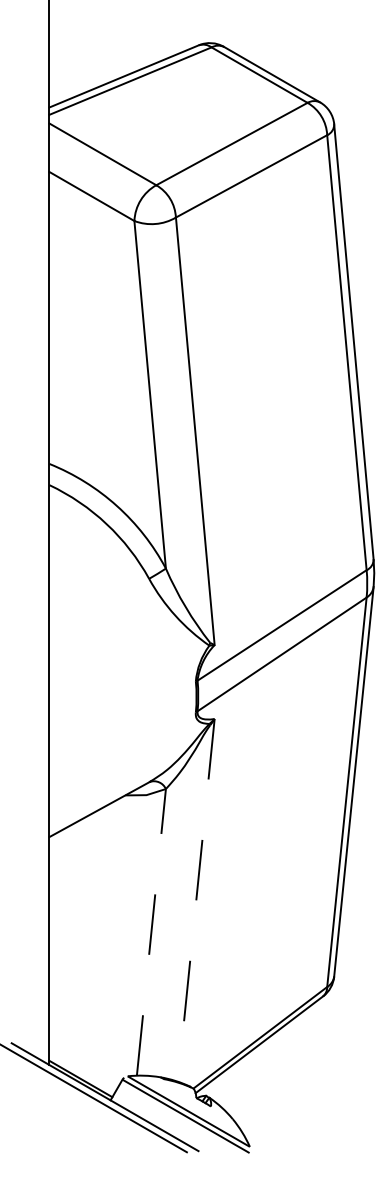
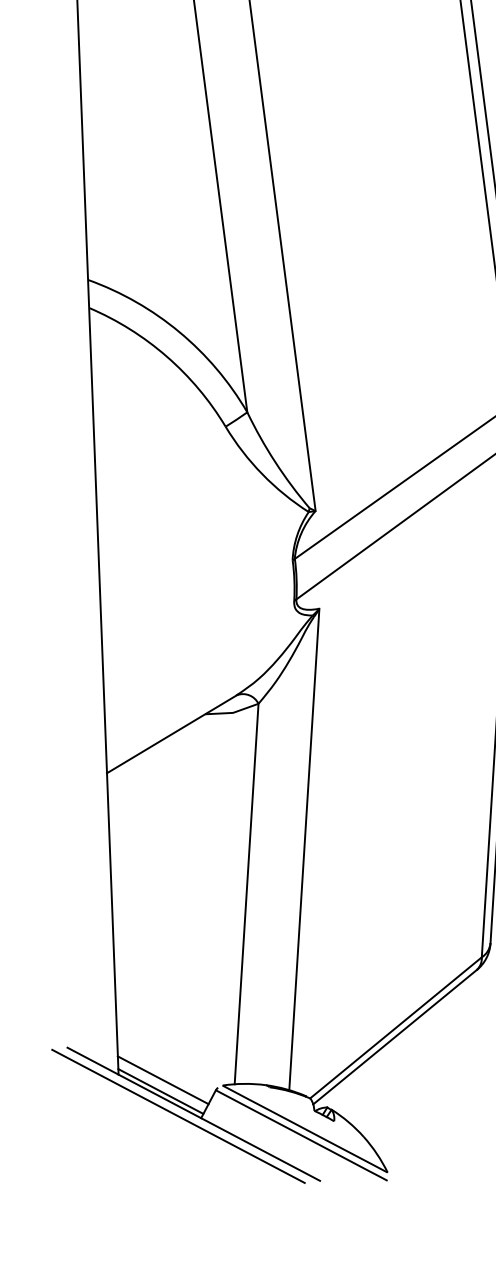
line: (196, 900) -> (304, 849), dashed -> solid
line: (151, 931) -> (246, 892), dashed -> solid
line: (82, 1070) -> (162, 1080), added

